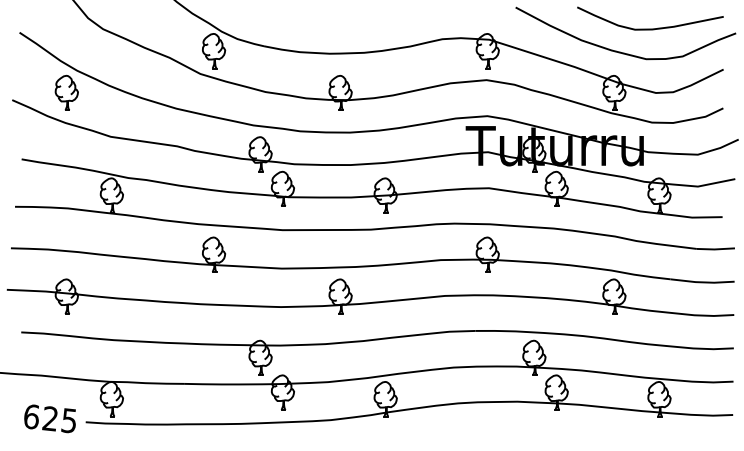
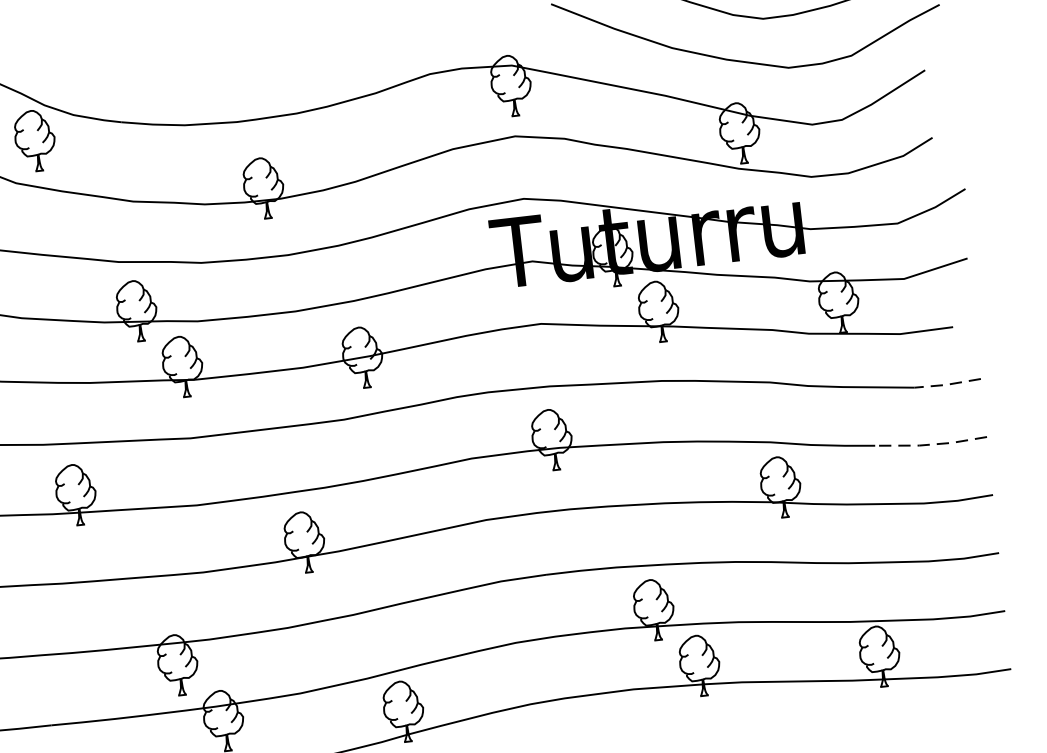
line: (715, 249) -> (947, 384), solid -> dashed
line: (702, 282) -> (931, 444), solid -> dashed

